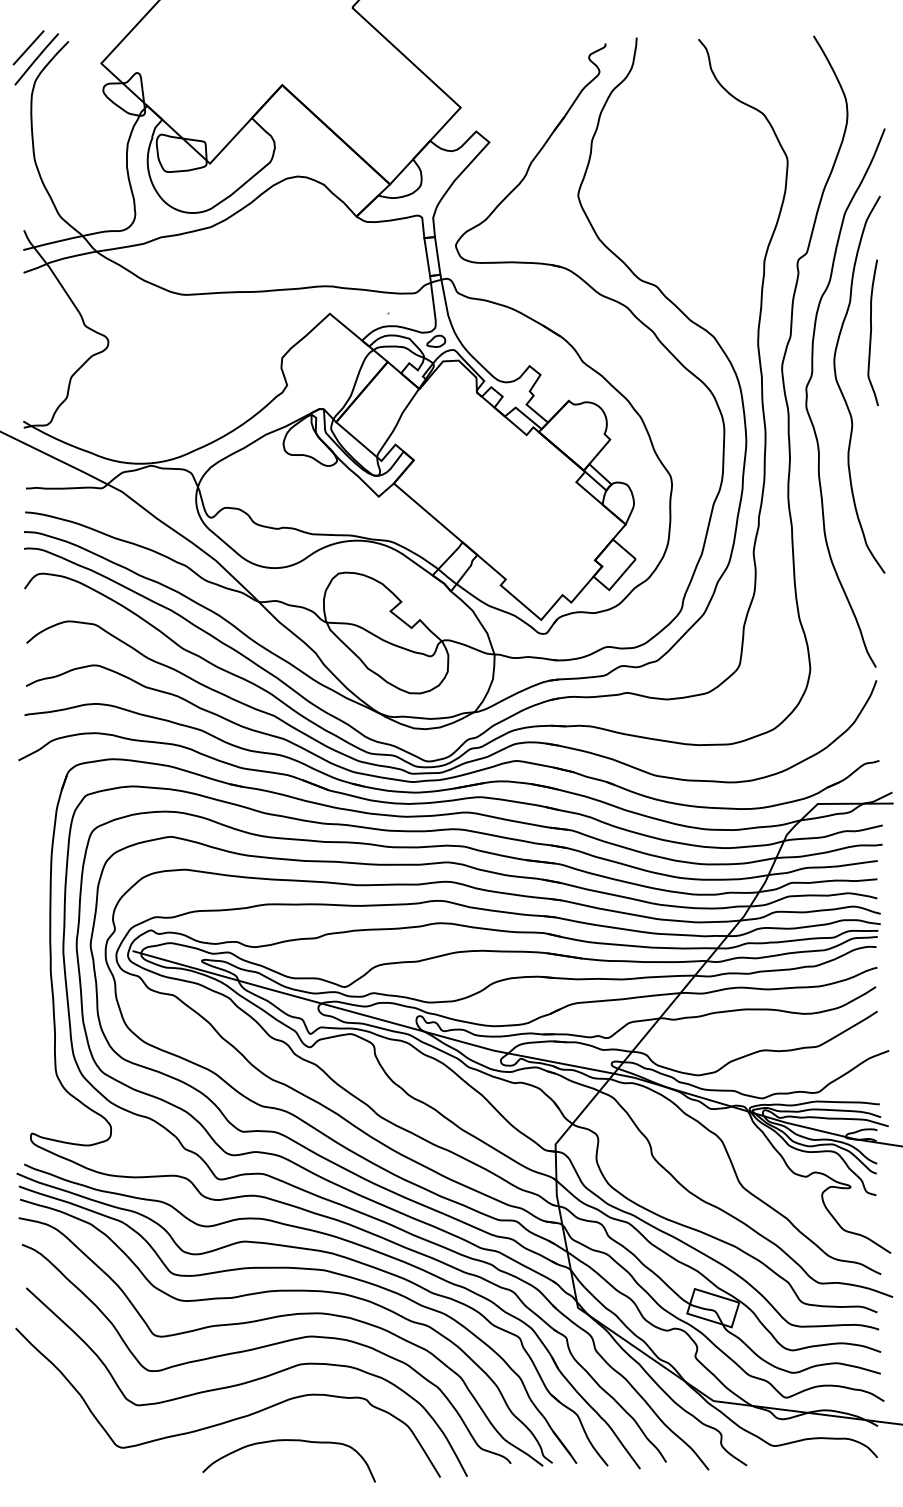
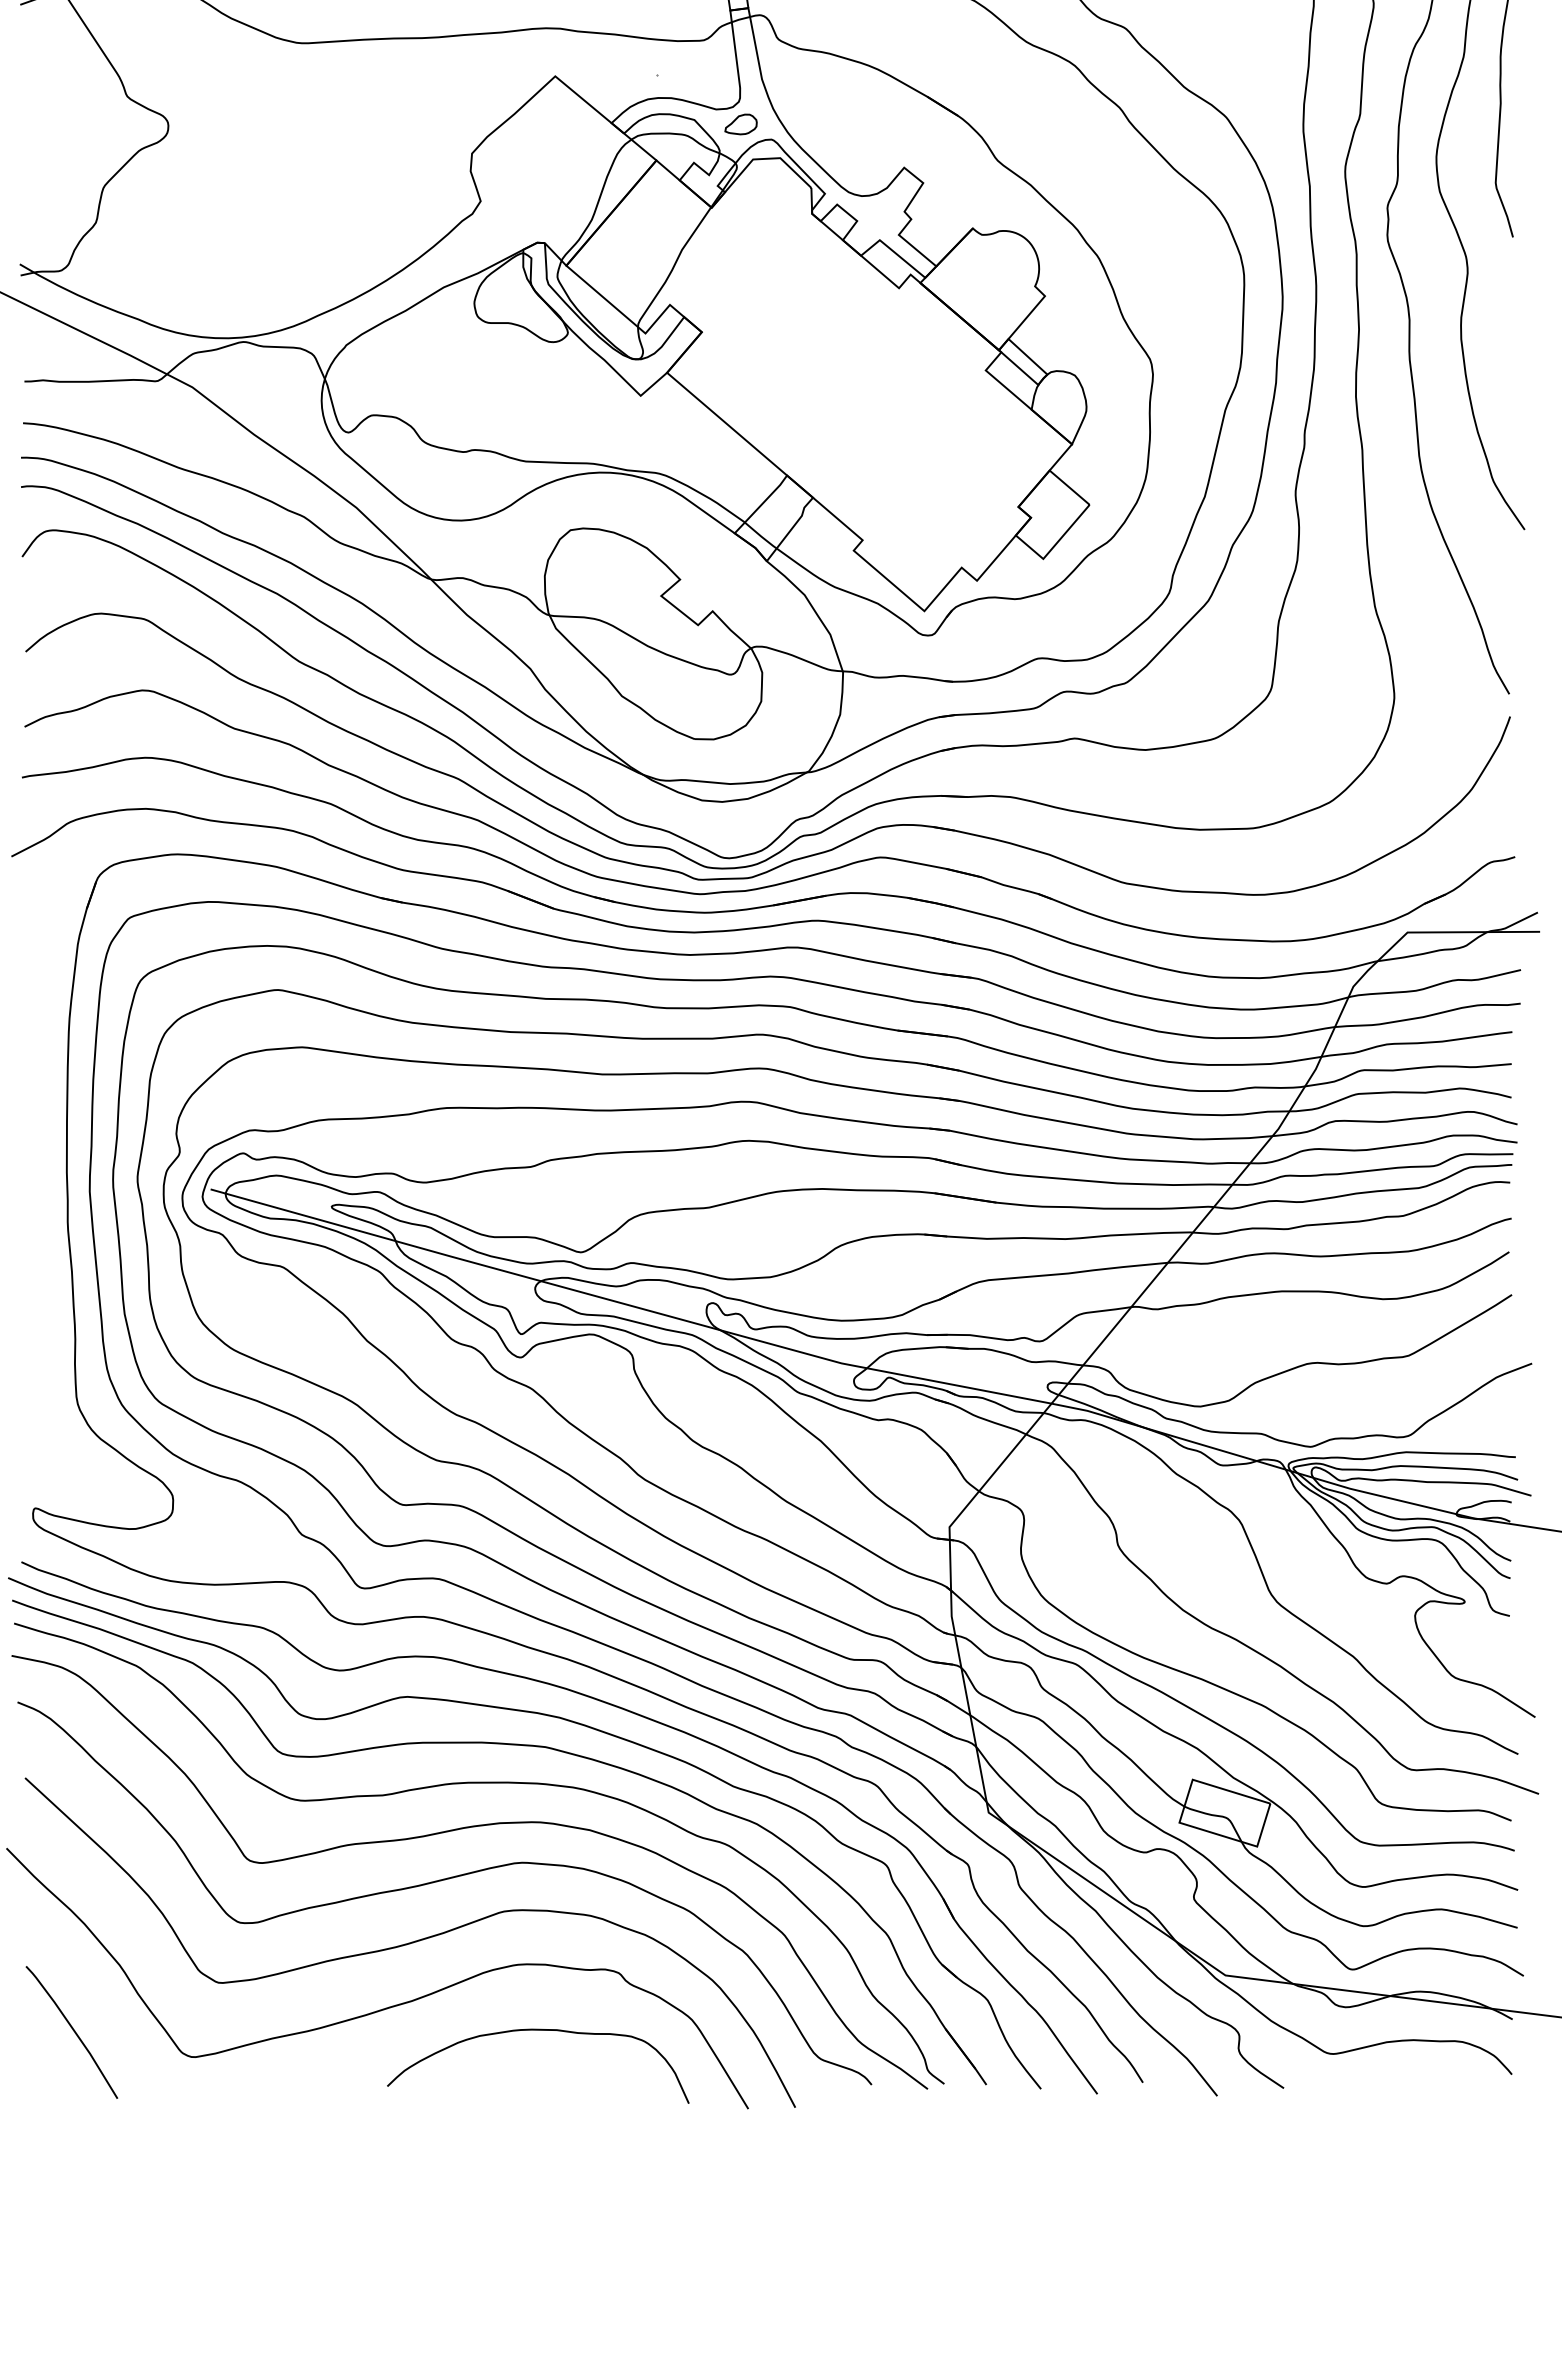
curve: (53, 1433) -> (72, 2032), added
curve: (290, 1441) -> (540, 2032), moved

